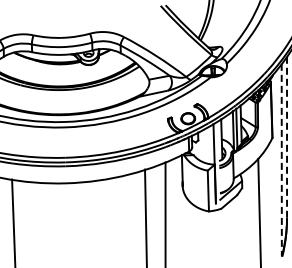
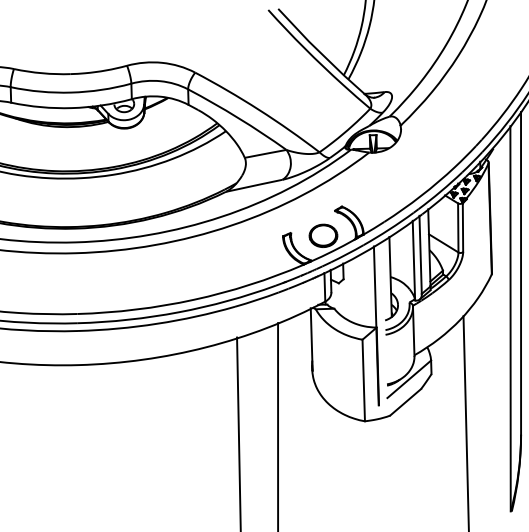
line: (287, 137) -> (522, 273), dashed -> solid
line: (281, 160) -> (510, 319), dashed -> solid

